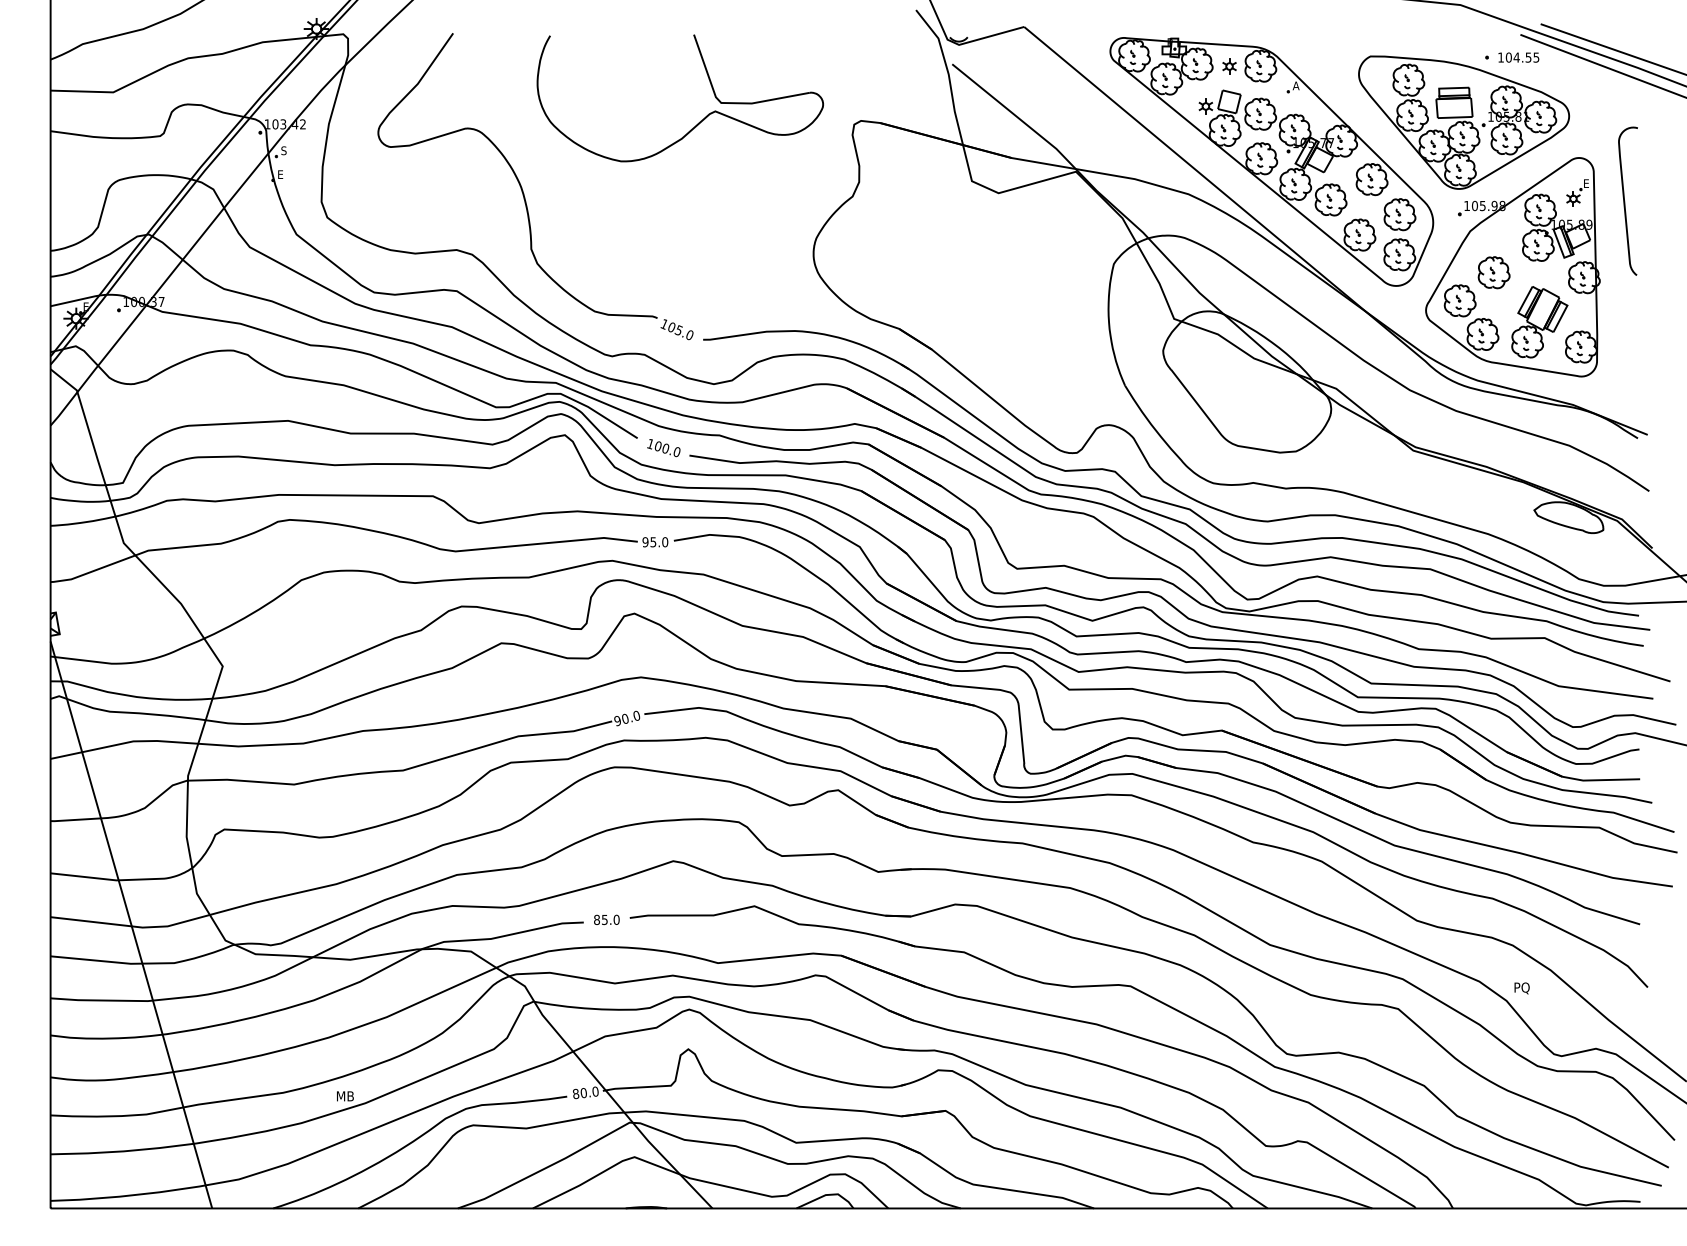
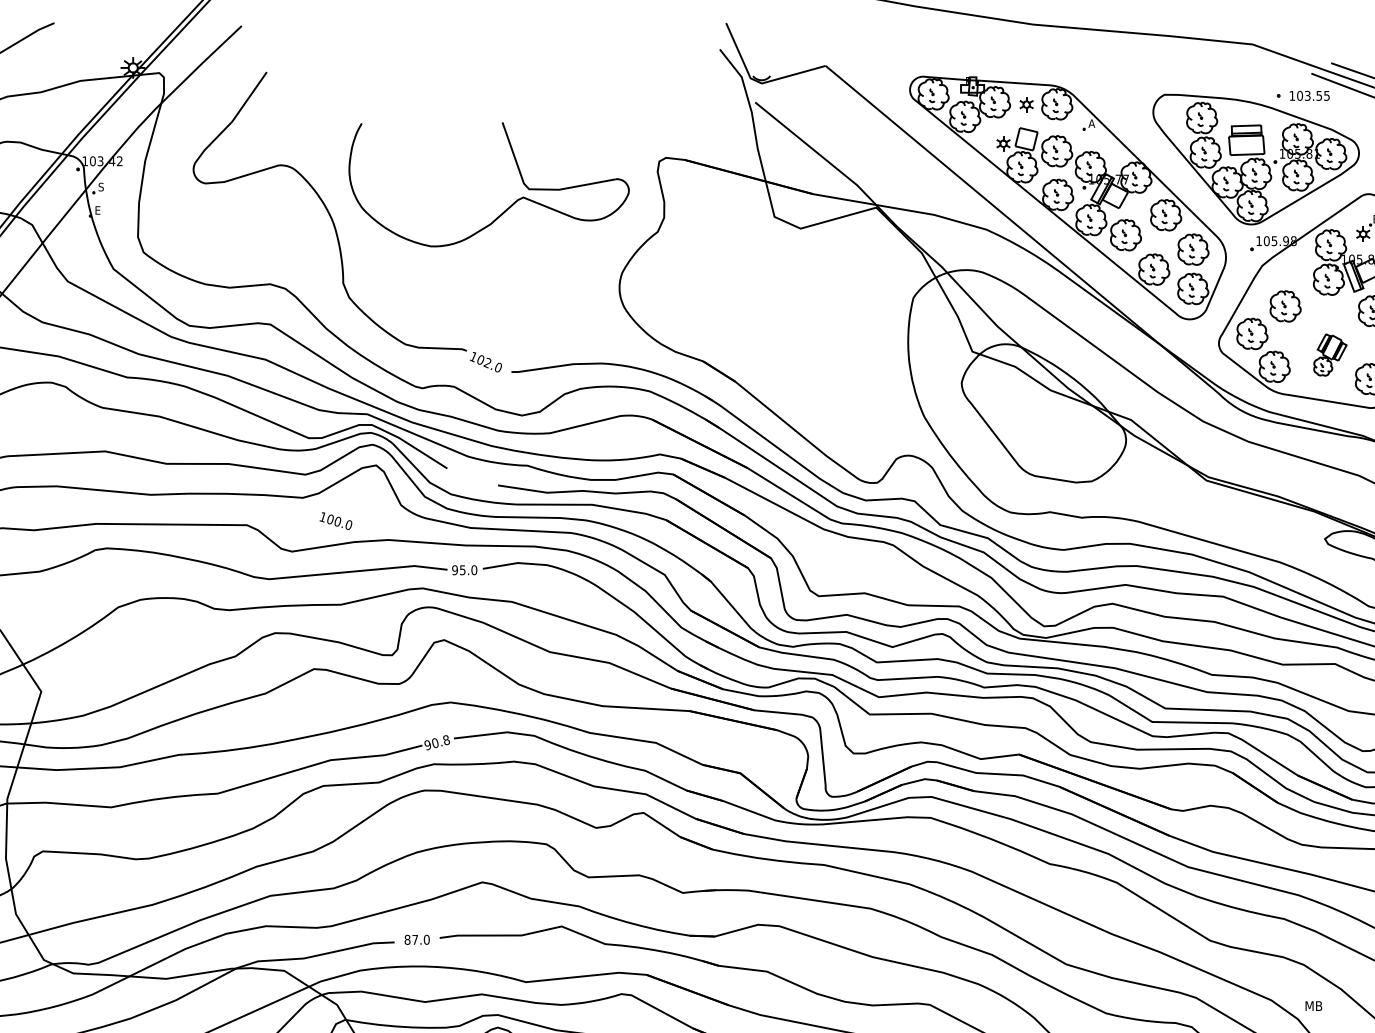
text: (1516, 57) -> (1307, 95), 104.55 -> 103.55
part: (699, 121) -> (507, 207), moved
part: (1539, 322) -> (1329, 355), size x0.6
text: (678, 330) -> (487, 363), 105.0 -> 102.0
text: (663, 448) -> (335, 521), moved
text: (636, 715) -> (446, 739), 90.0 -> 90.8
text: (604, 920) -> (414, 940), 85.0 -> 87.0
text: (1523, 988) -> (1314, 1006), PQ -> MB

